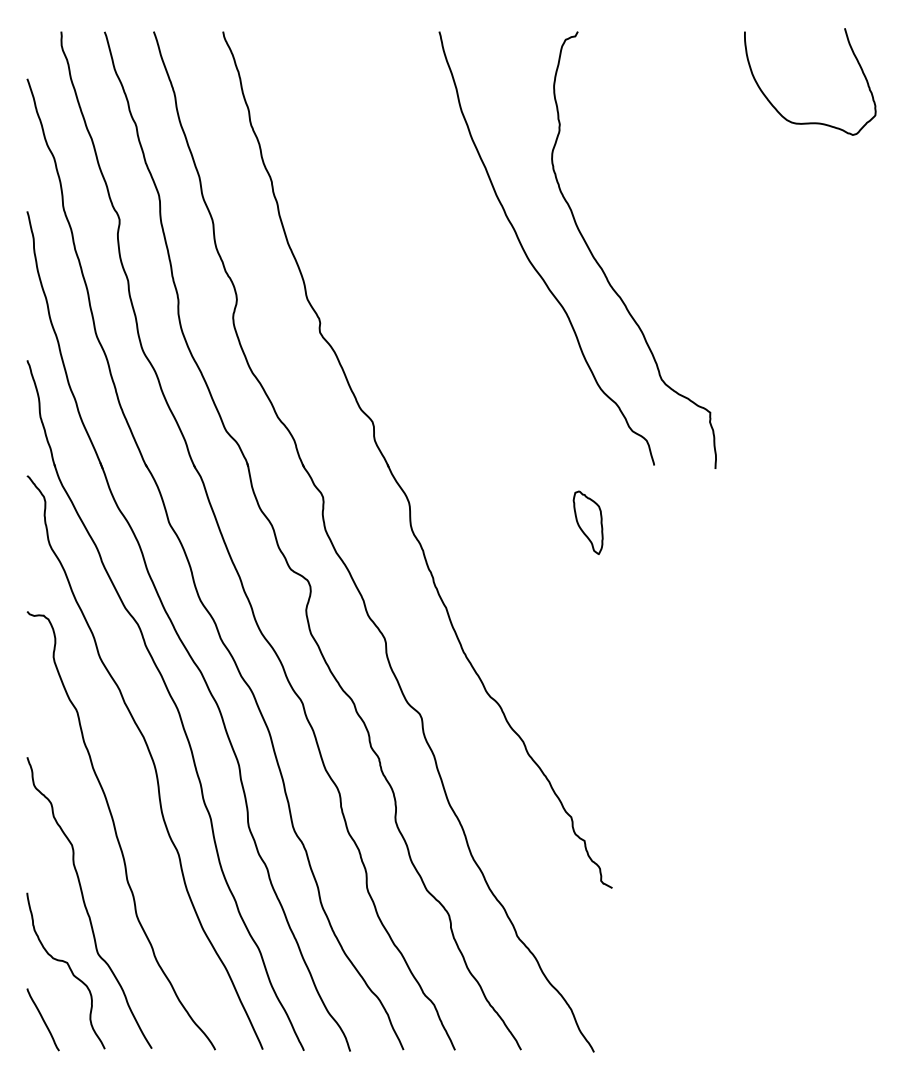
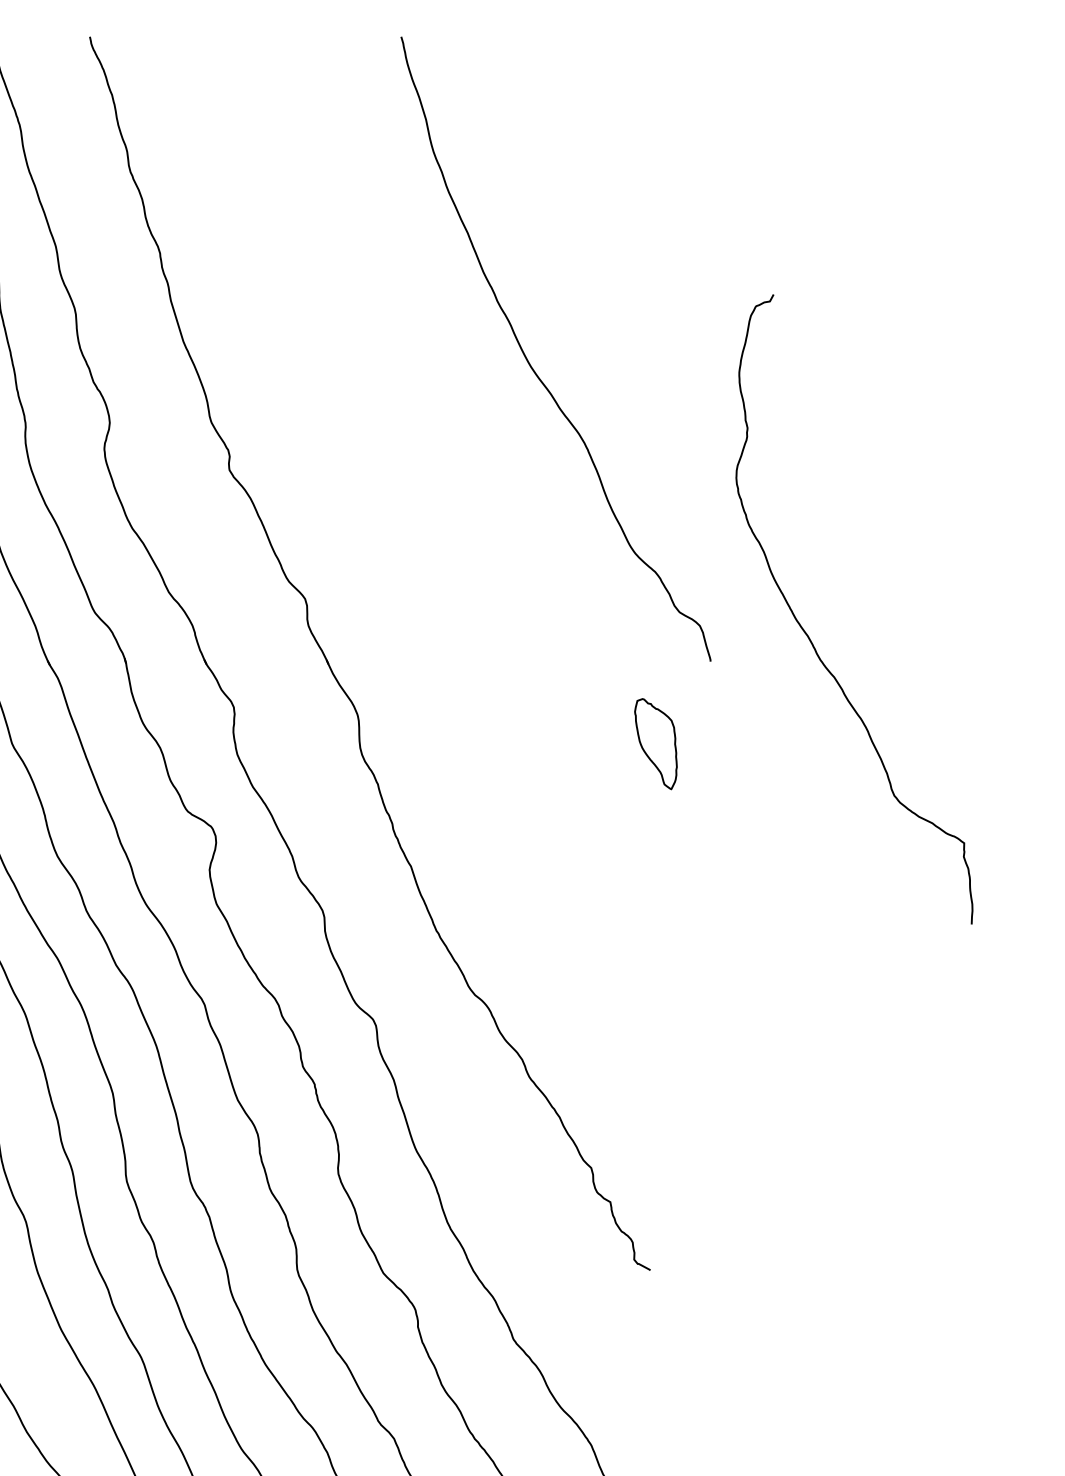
curve: (810, 122) -> (935, 167), removed
curve: (603, 269) -> (810, 637), moved
part: (587, 522) -> (654, 743), moved

